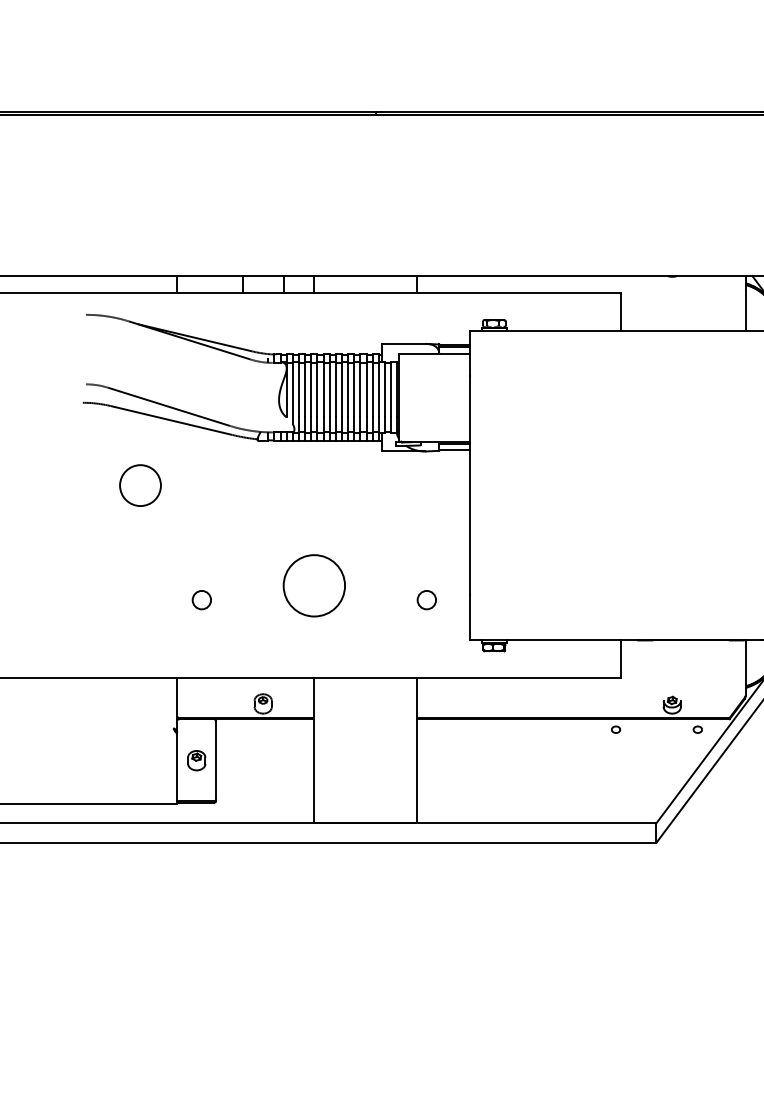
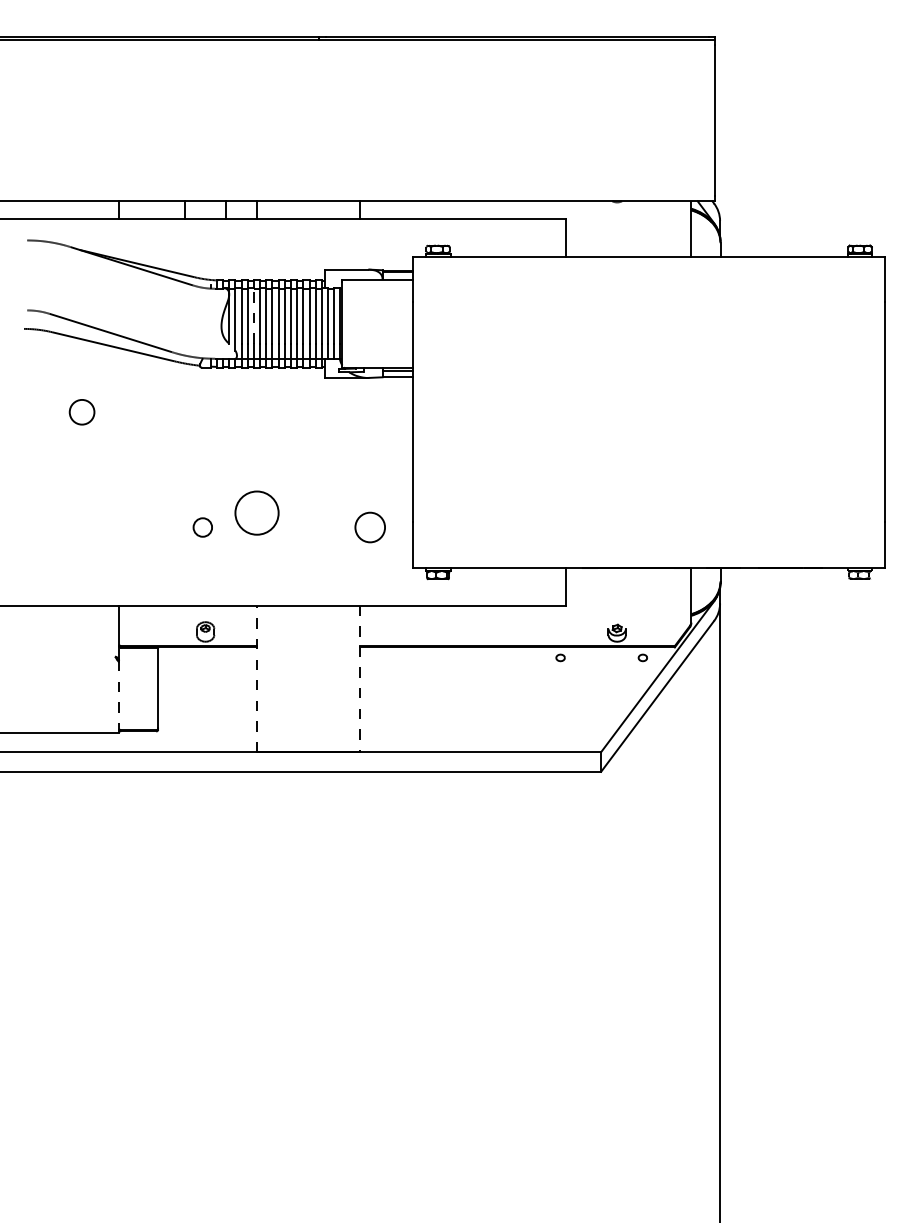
line: (310, 389) -> (253, 315), solid -> dashed
circle: (139, 484) -> (81, 411), size x0.6
circle: (313, 586) -> (256, 513), size x0.7
circle: (201, 600) -> (202, 527), moved
circle: (426, 600) -> (369, 527), size x1.6
line: (314, 750) -> (257, 678), solid -> dashed
line: (416, 751) -> (359, 679), solid -> dashed
part: (196, 760) -> (138, 688), removed
line: (177, 769) -> (119, 697), solid -> dashed

